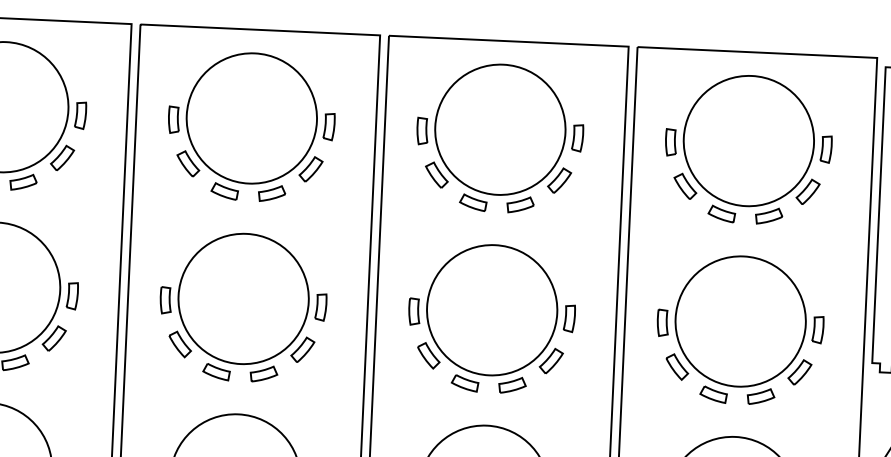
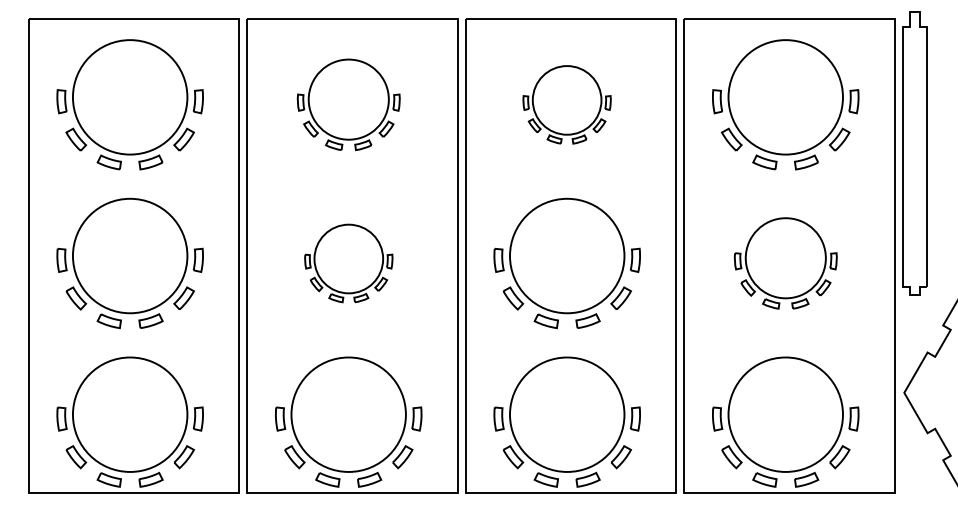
part: (251, 126) -> (348, 104), size x0.7
part: (499, 137) -> (566, 104), size x0.6
part: (243, 307) -> (348, 263), size x0.6
part: (740, 330) -> (785, 263), size x0.7

